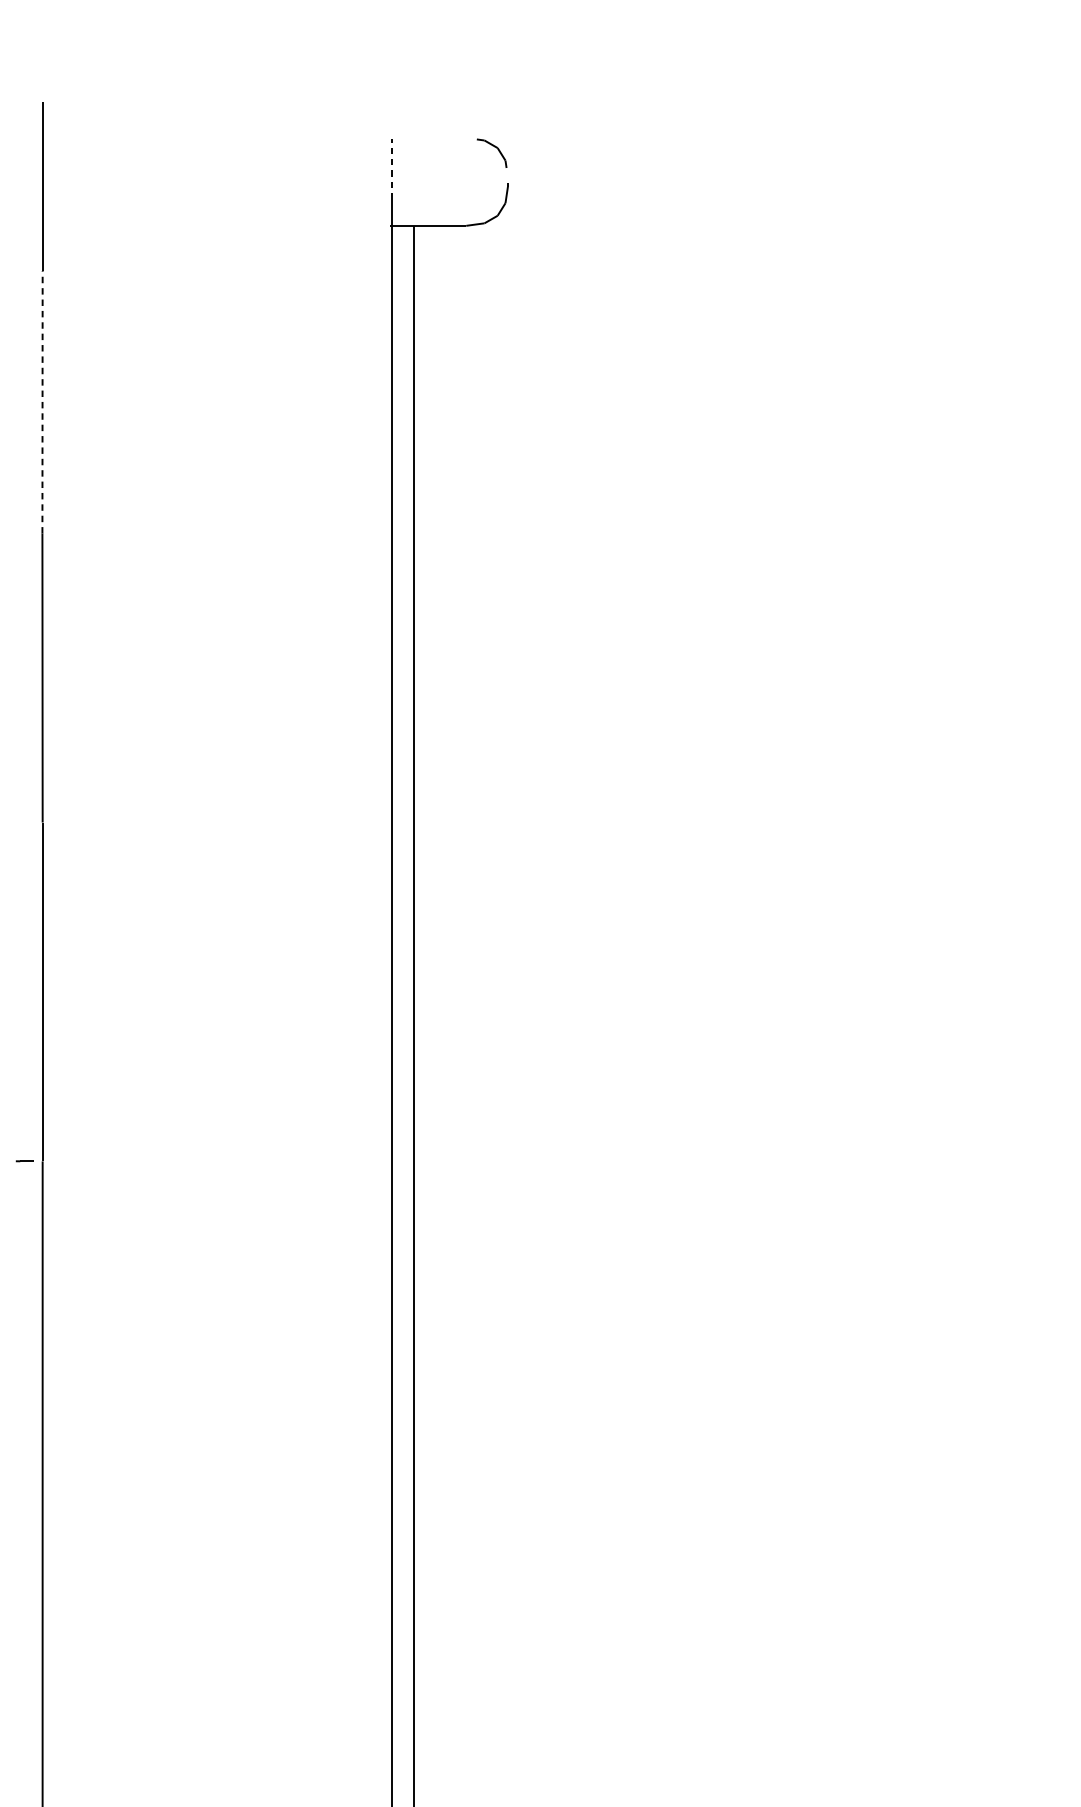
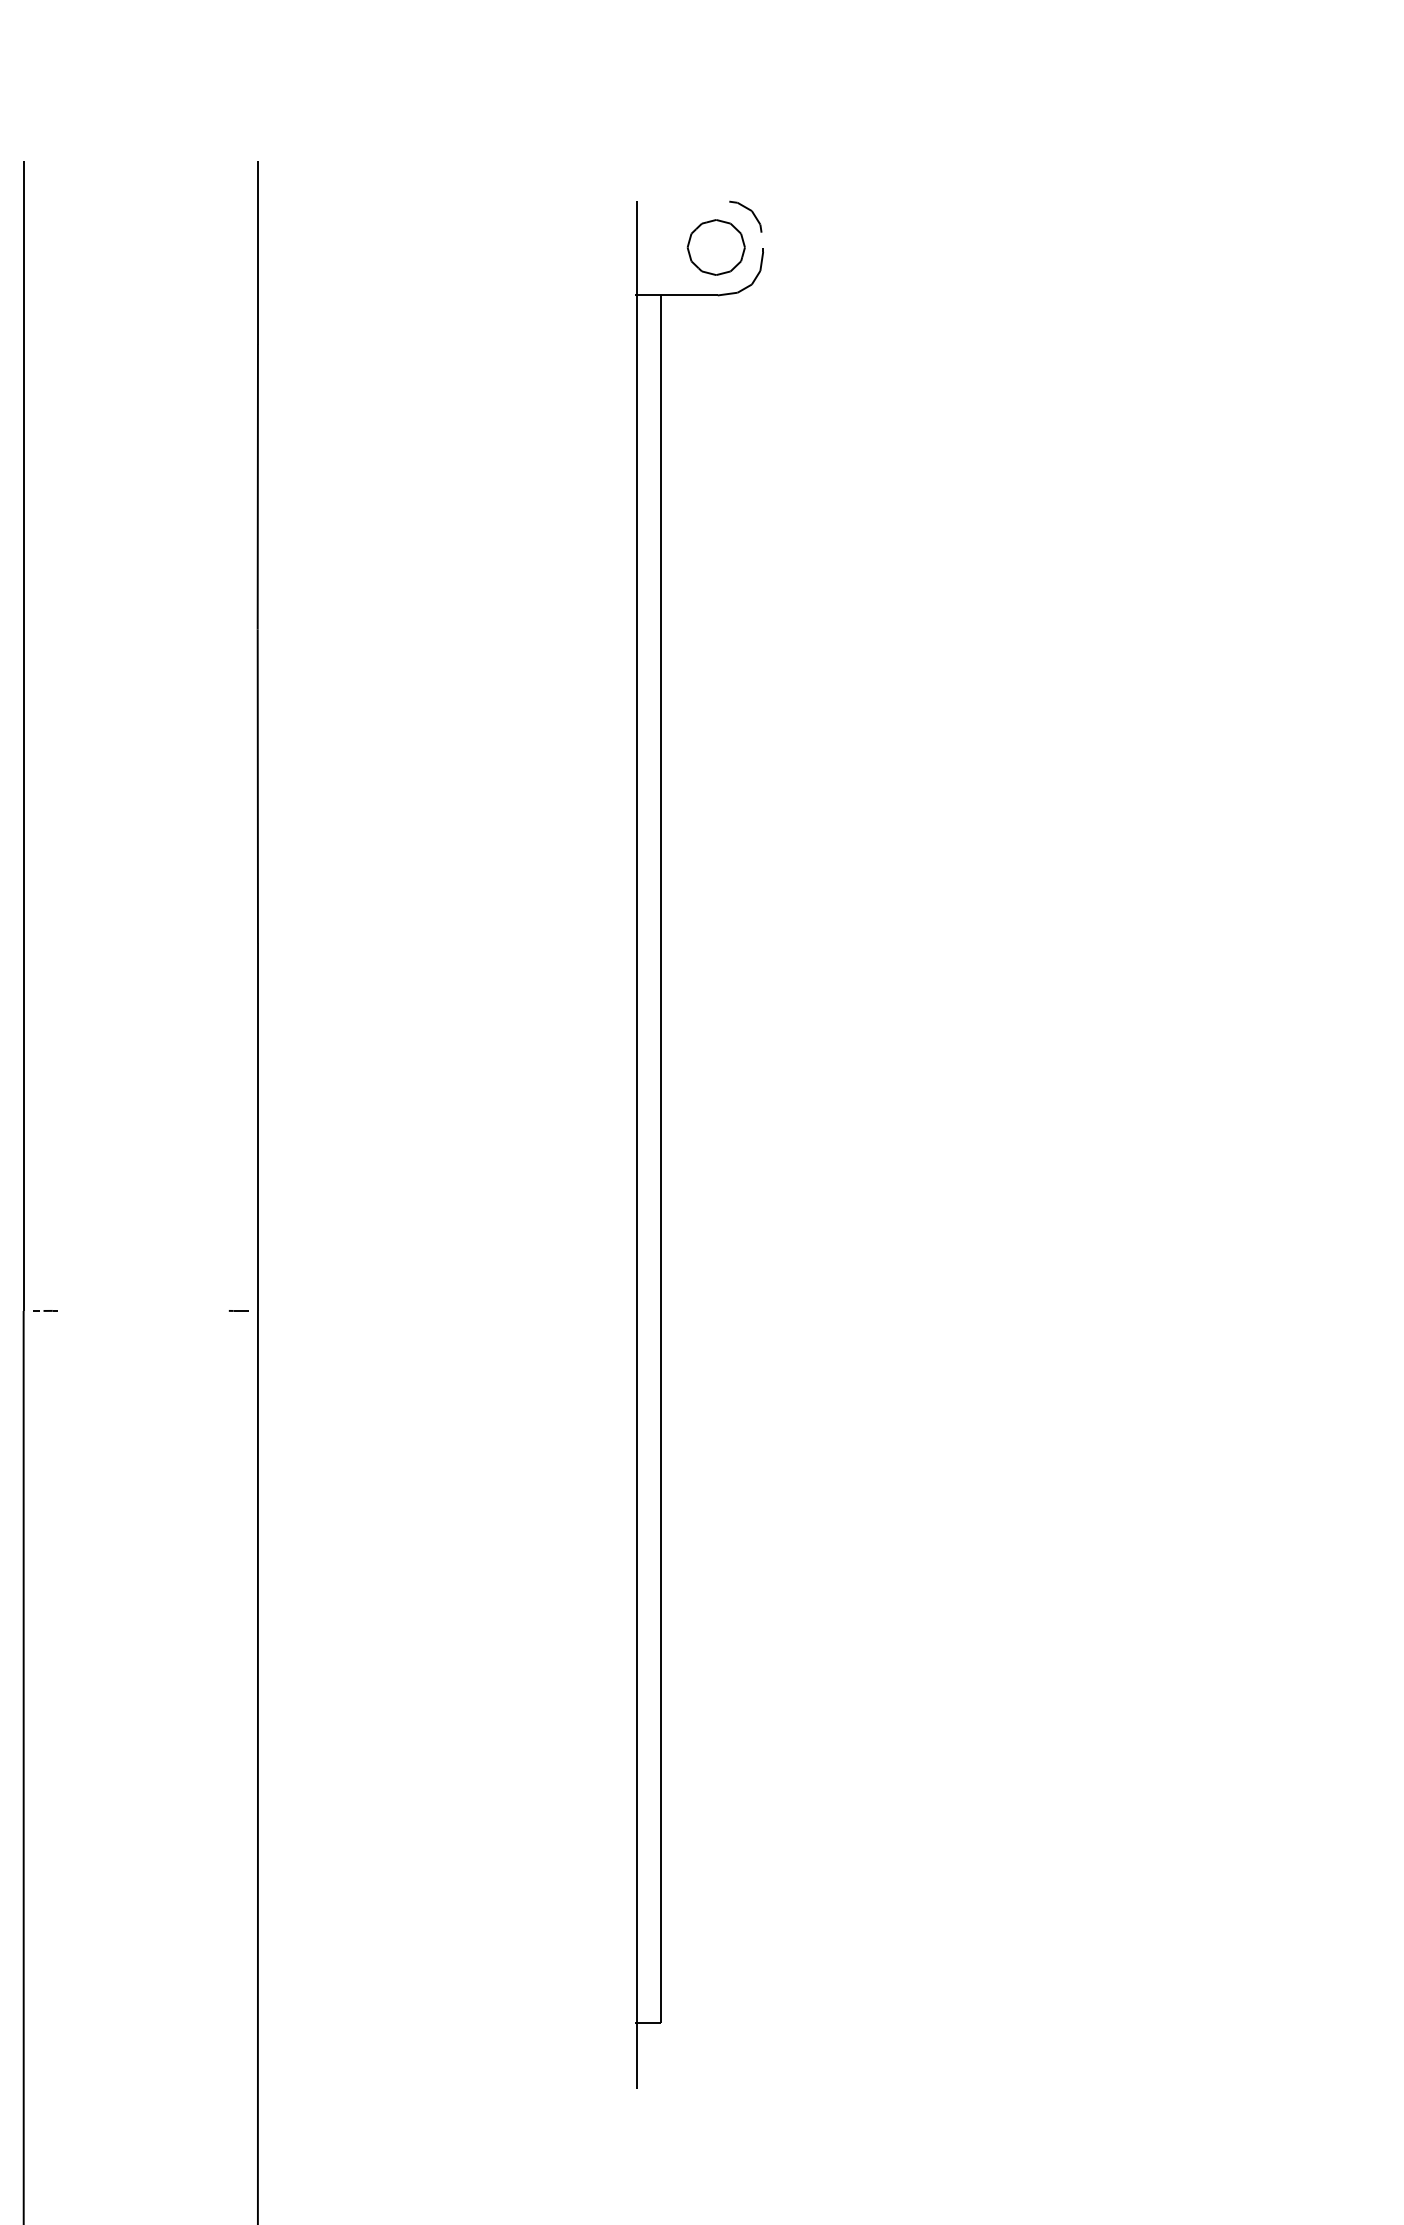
line: (391, 168) -> (636, 233), dashed -> solid
part: (464, 181) -> (715, 247), added
line: (42, 401) -> (257, 486), dashed -> solid

